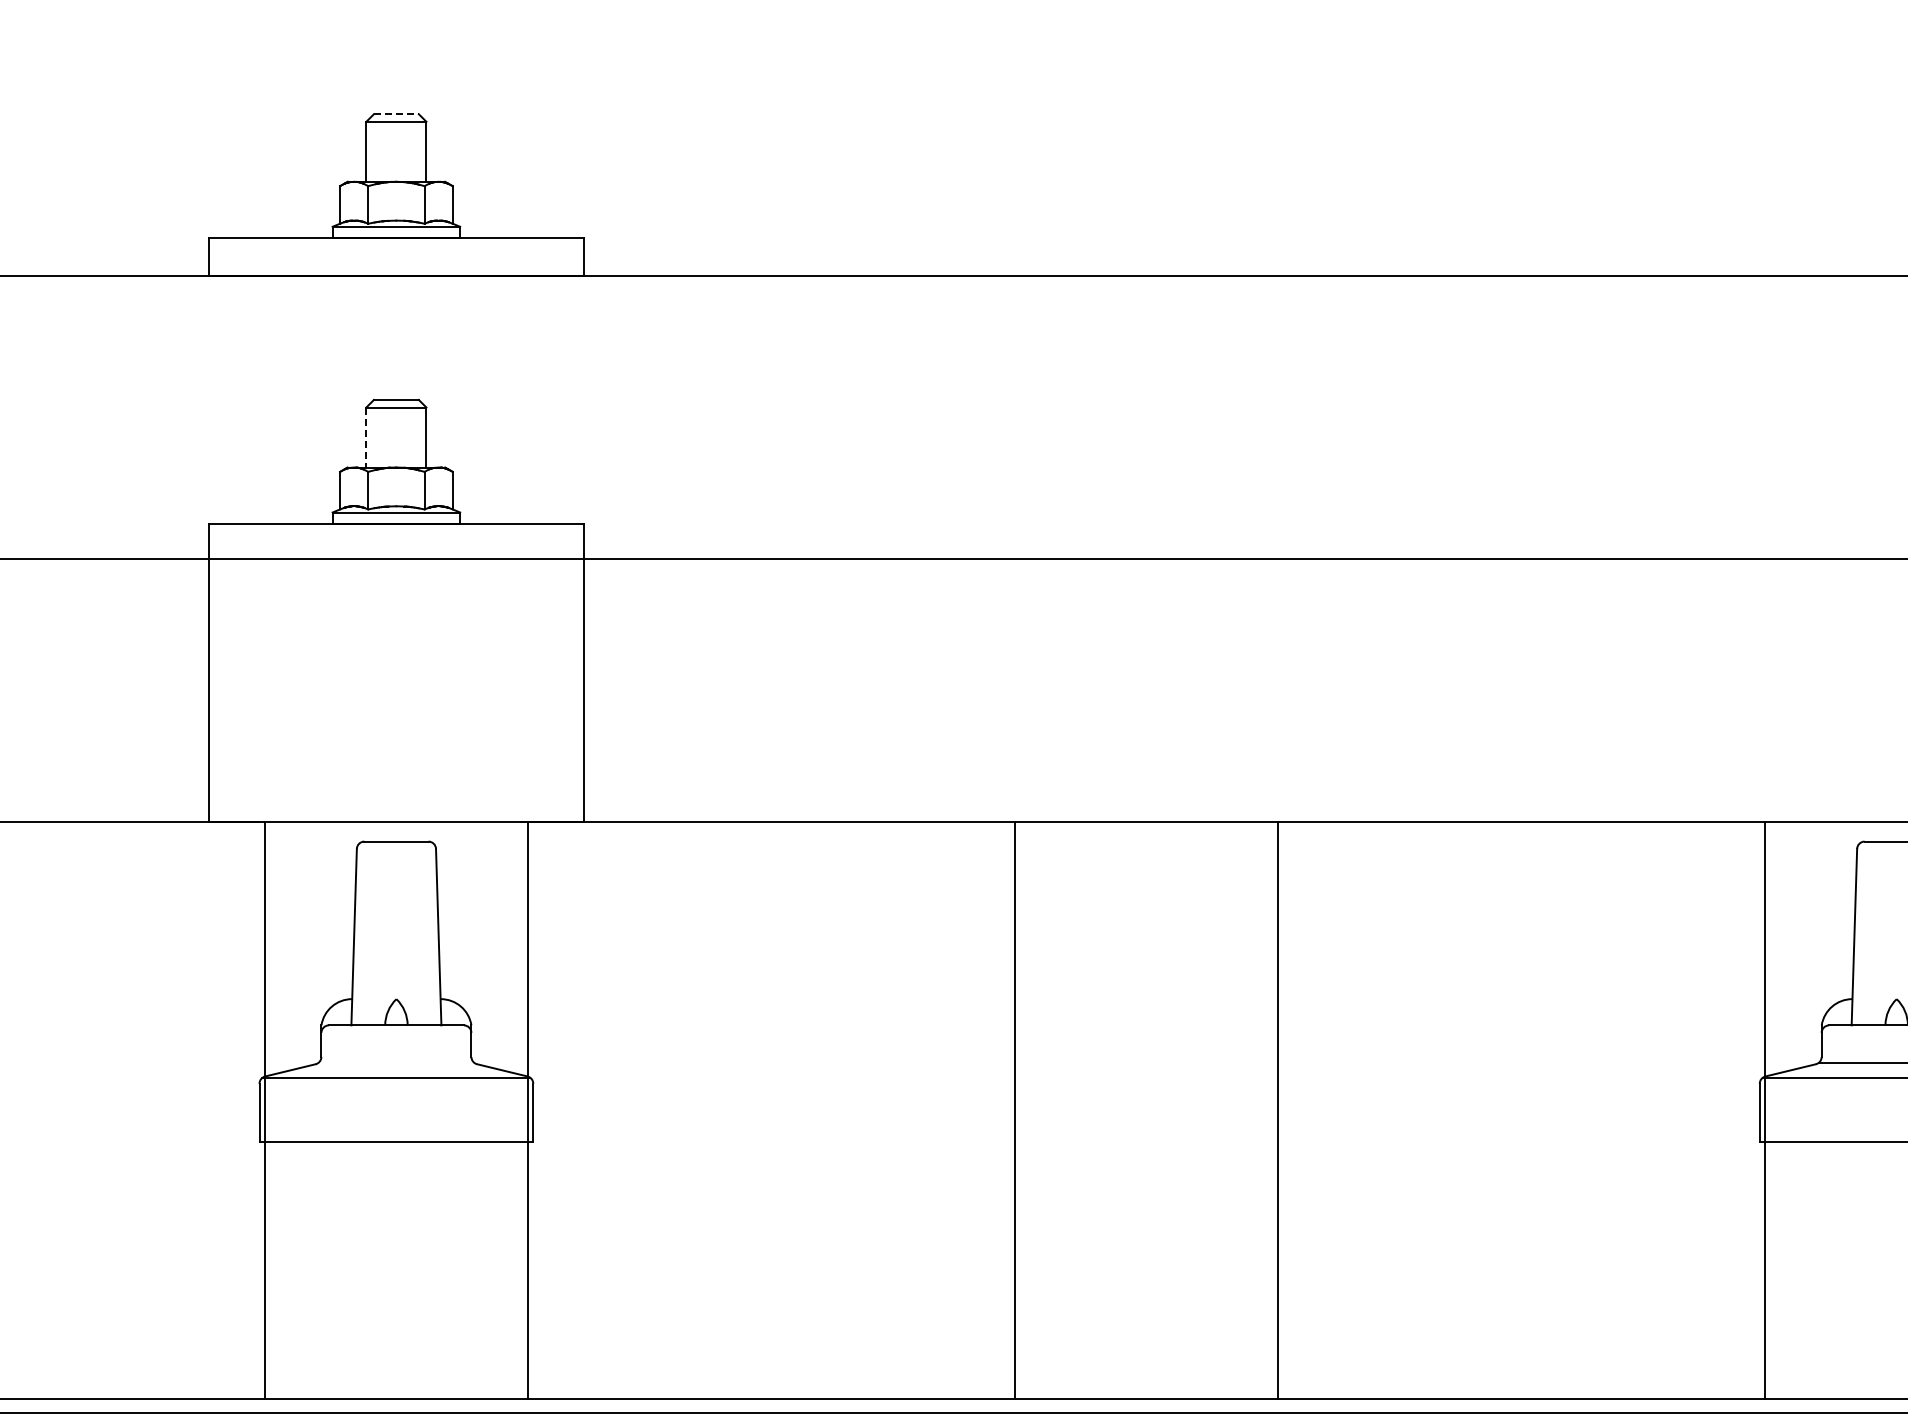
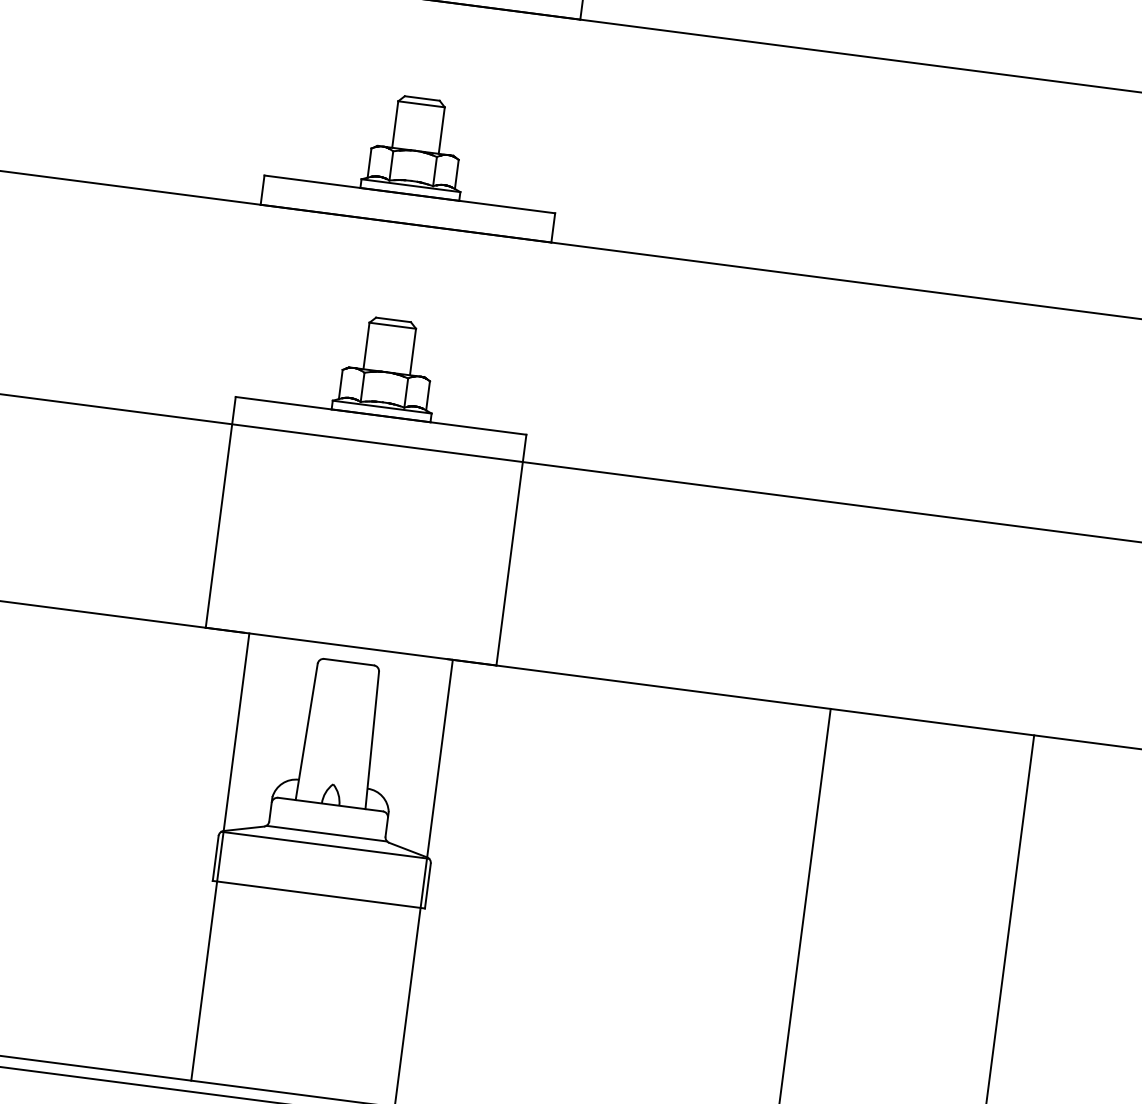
line: (396, 114) -> (422, 98), dashed -> solid
line: (366, 438) -> (366, 346), dashed -> solid
line: (396, 1062) -> (326, 833), added

